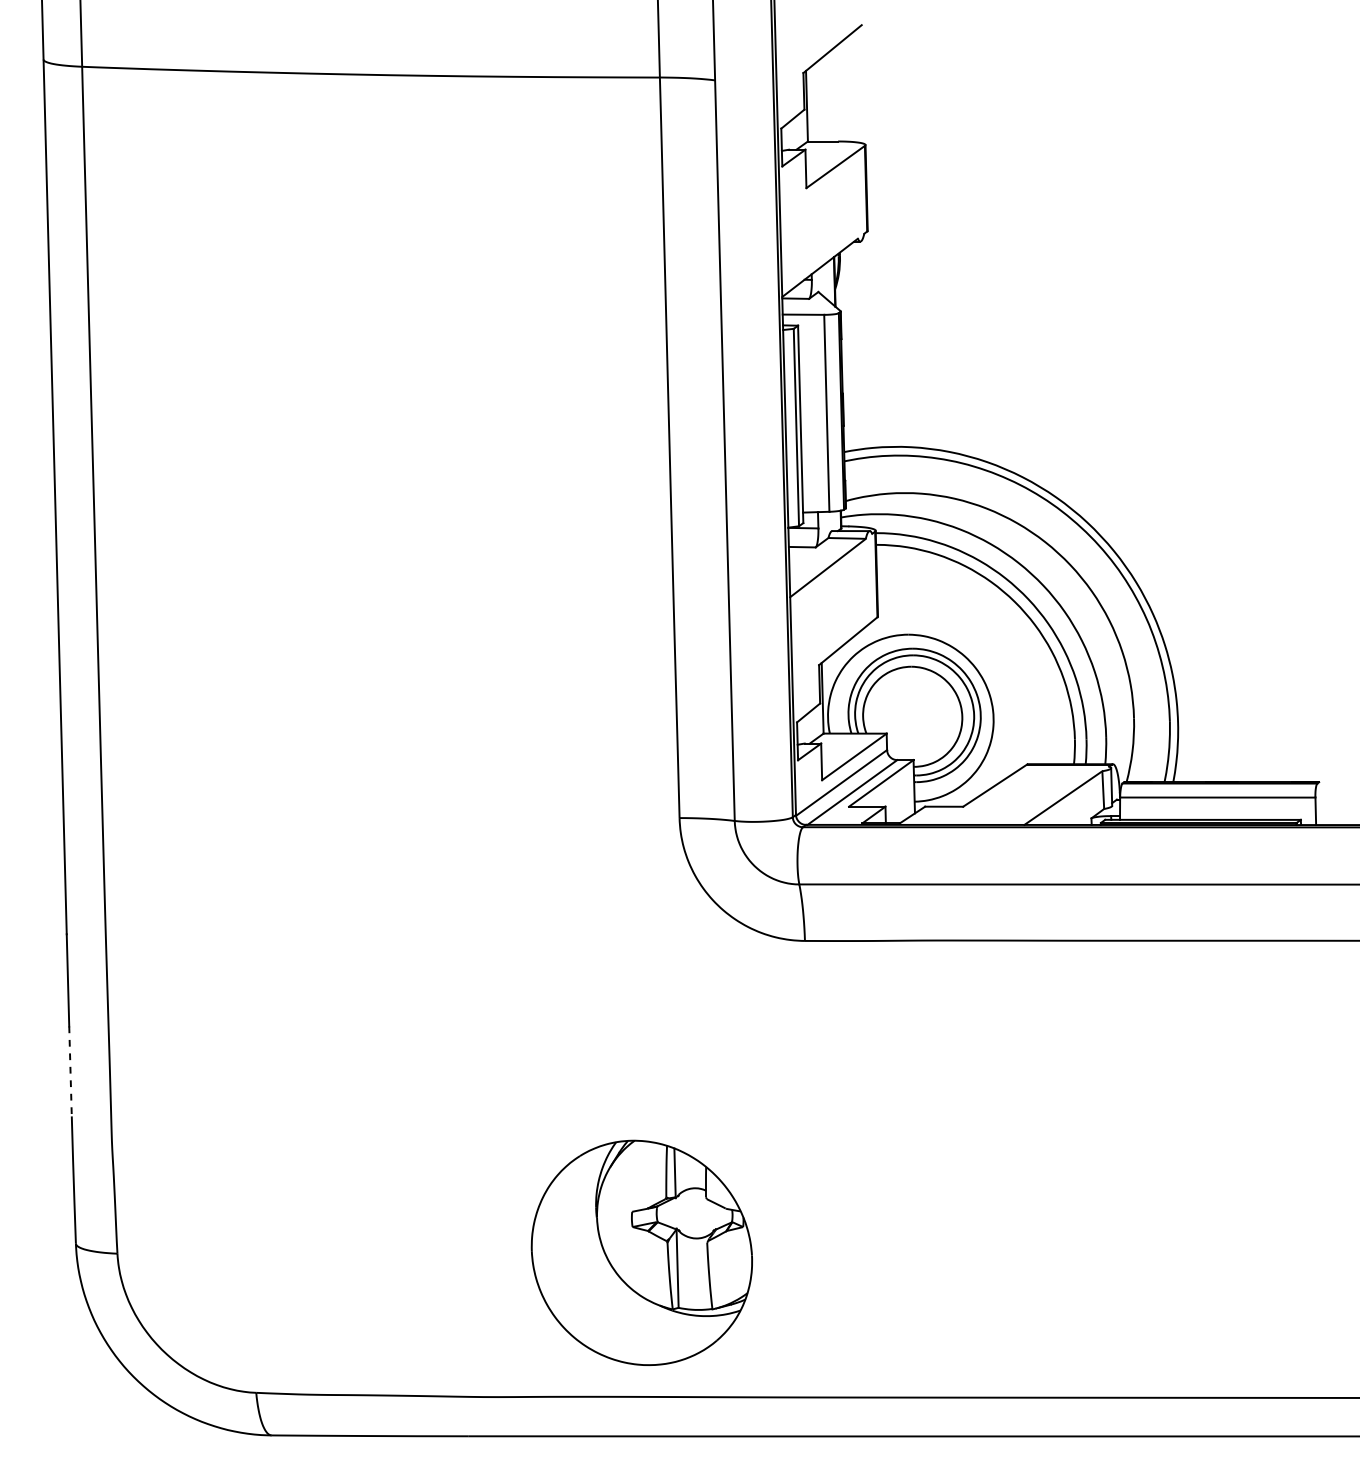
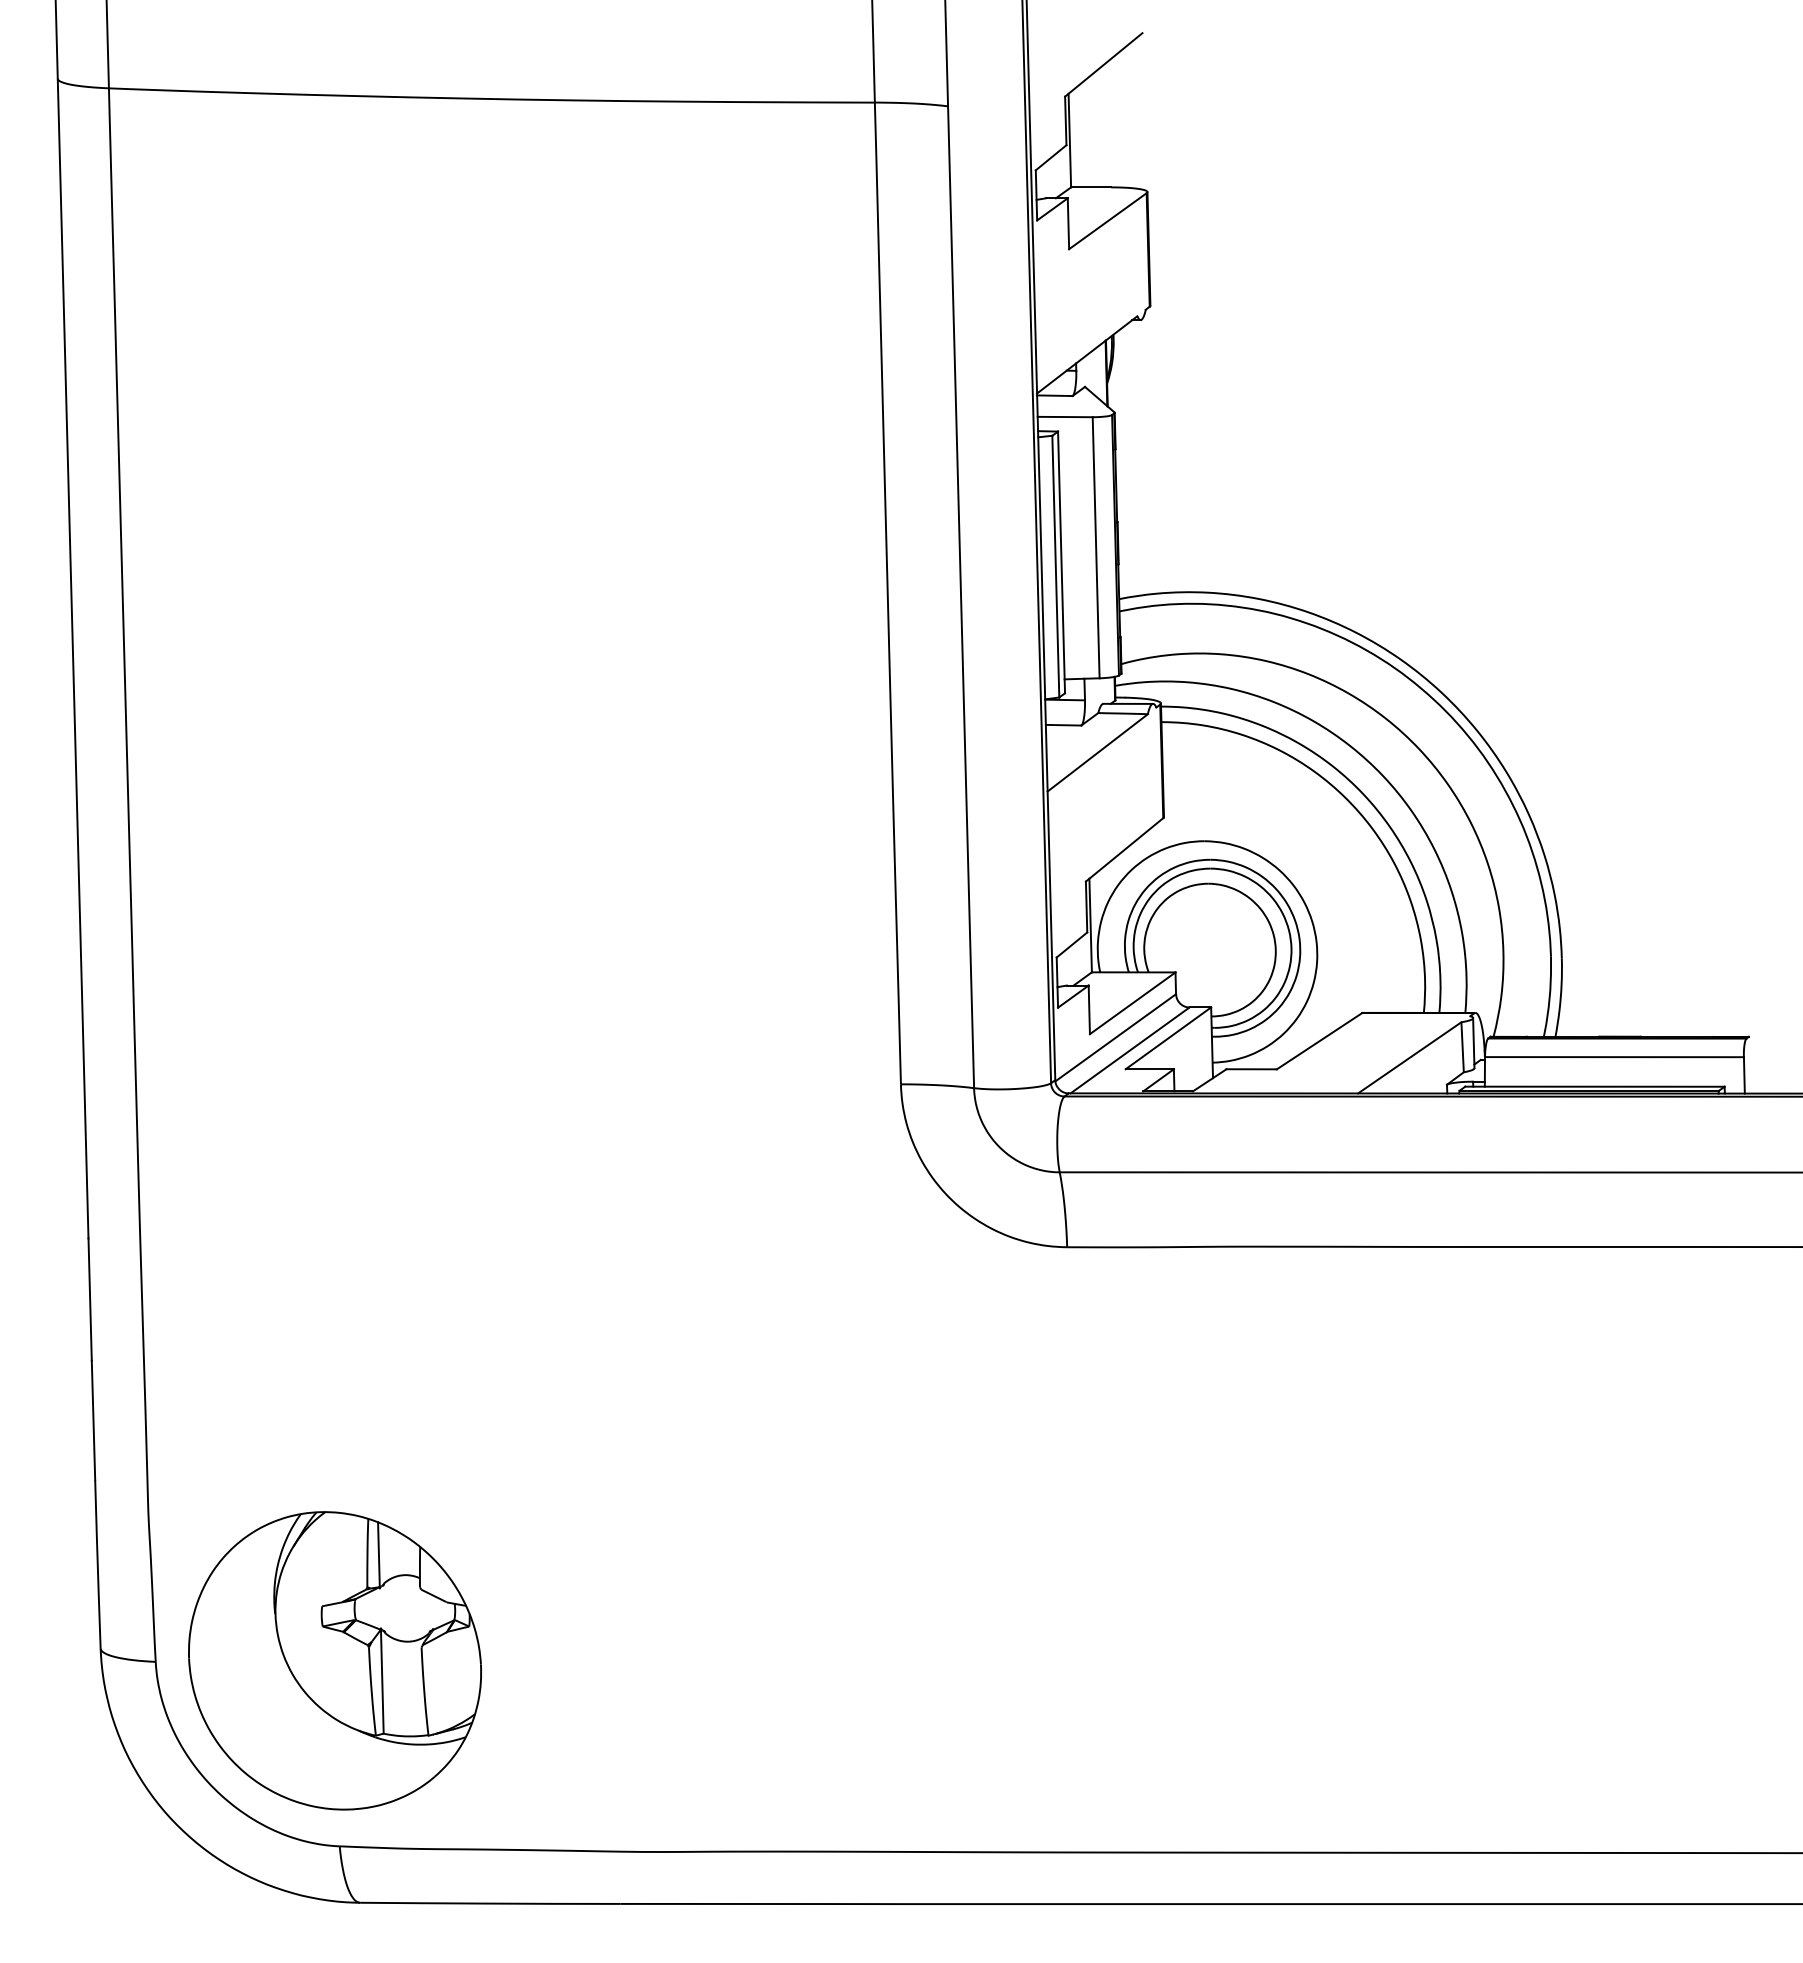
line: (70, 1071) -> (93, 1420), dashed -> solid
part: (641, 1252) -> (334, 1660), moved

